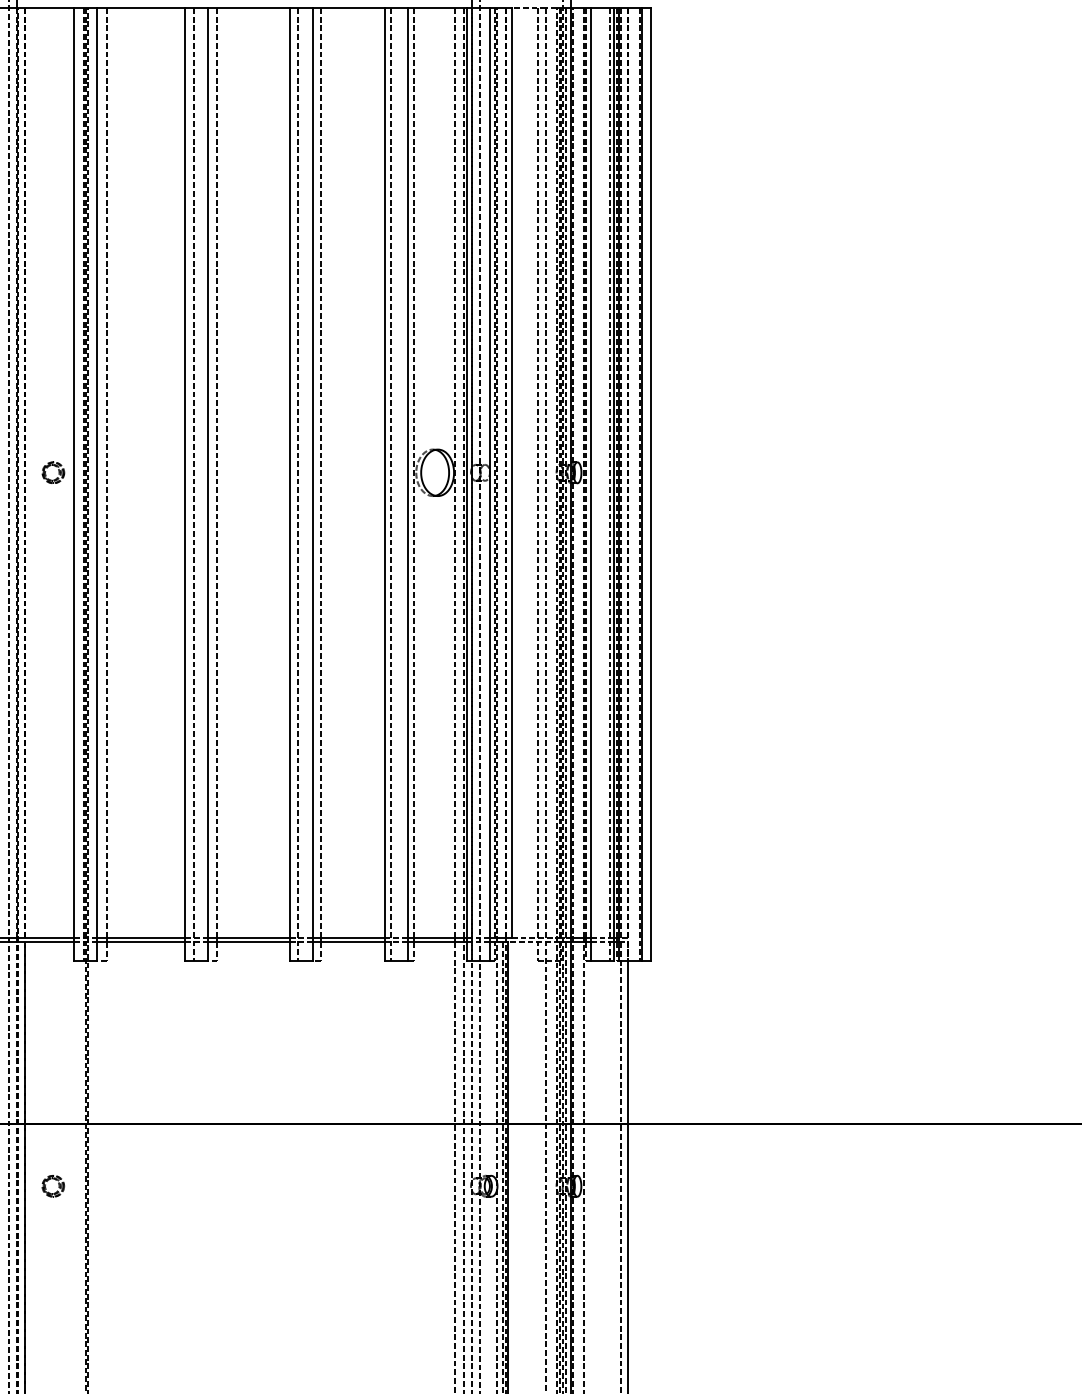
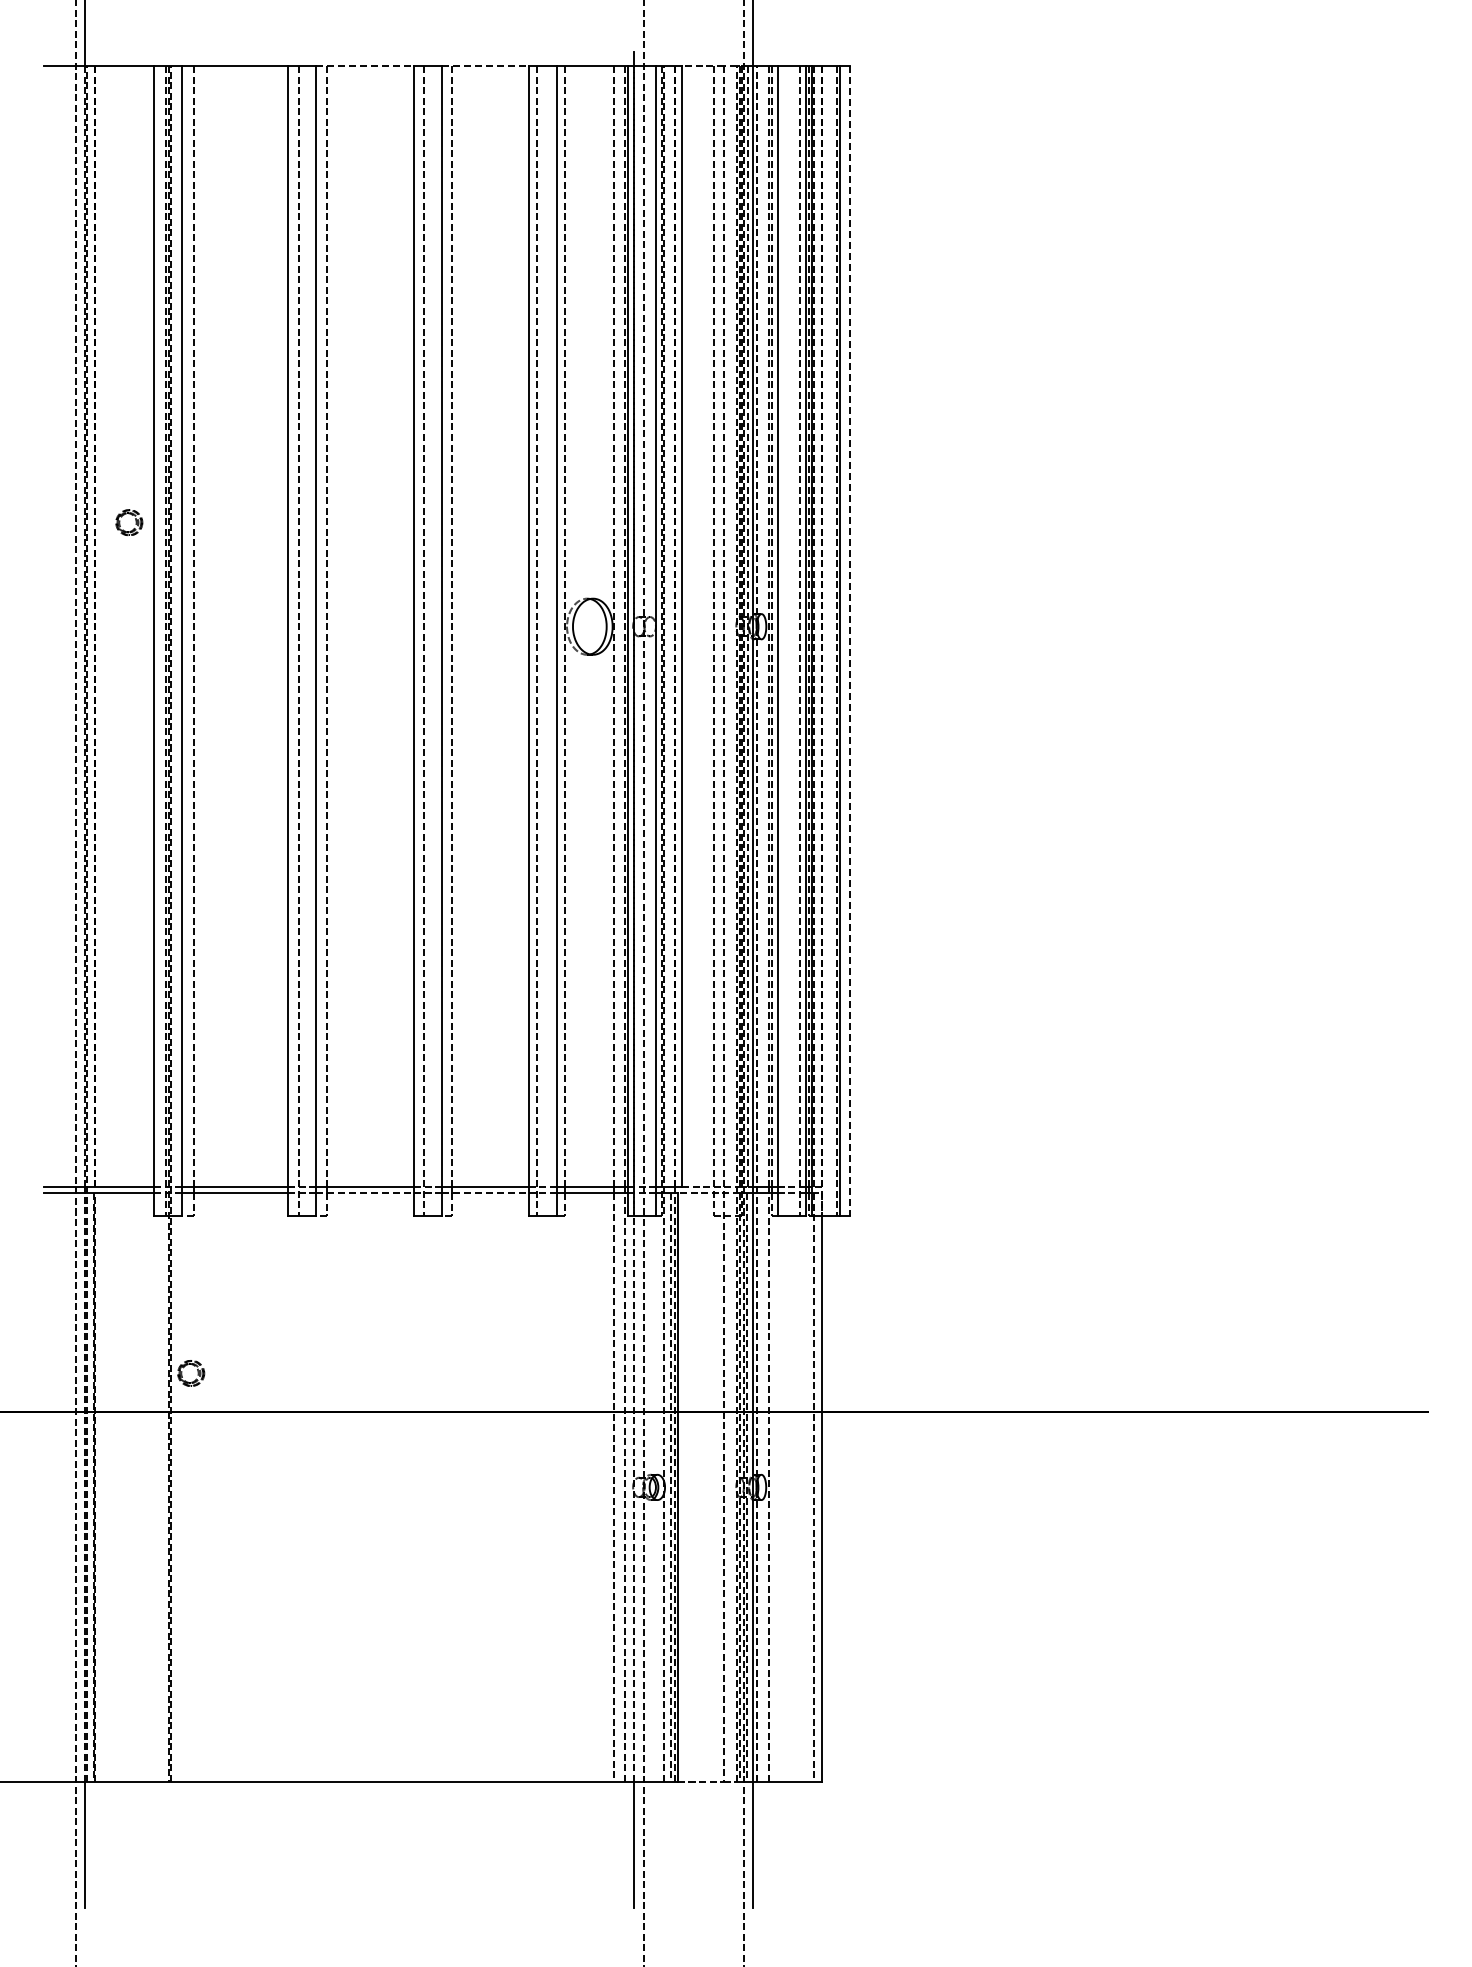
line: (249, 8) -> (365, 66), solid -> dashed
line: (349, 8) -> (486, 66), solid -> dashed
part: (53, 472) -> (129, 522), moved
line: (651, 484) -> (850, 640), solid -> dashed
line: (249, 942) -> (365, 1193), solid -> dashed
line: (349, 942) -> (486, 1193), solid -> dashed
part: (53, 1186) -> (191, 1373), moved

